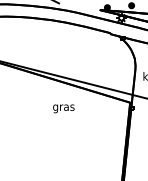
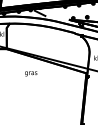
text: (64, 108) -> (31, 73), moved

